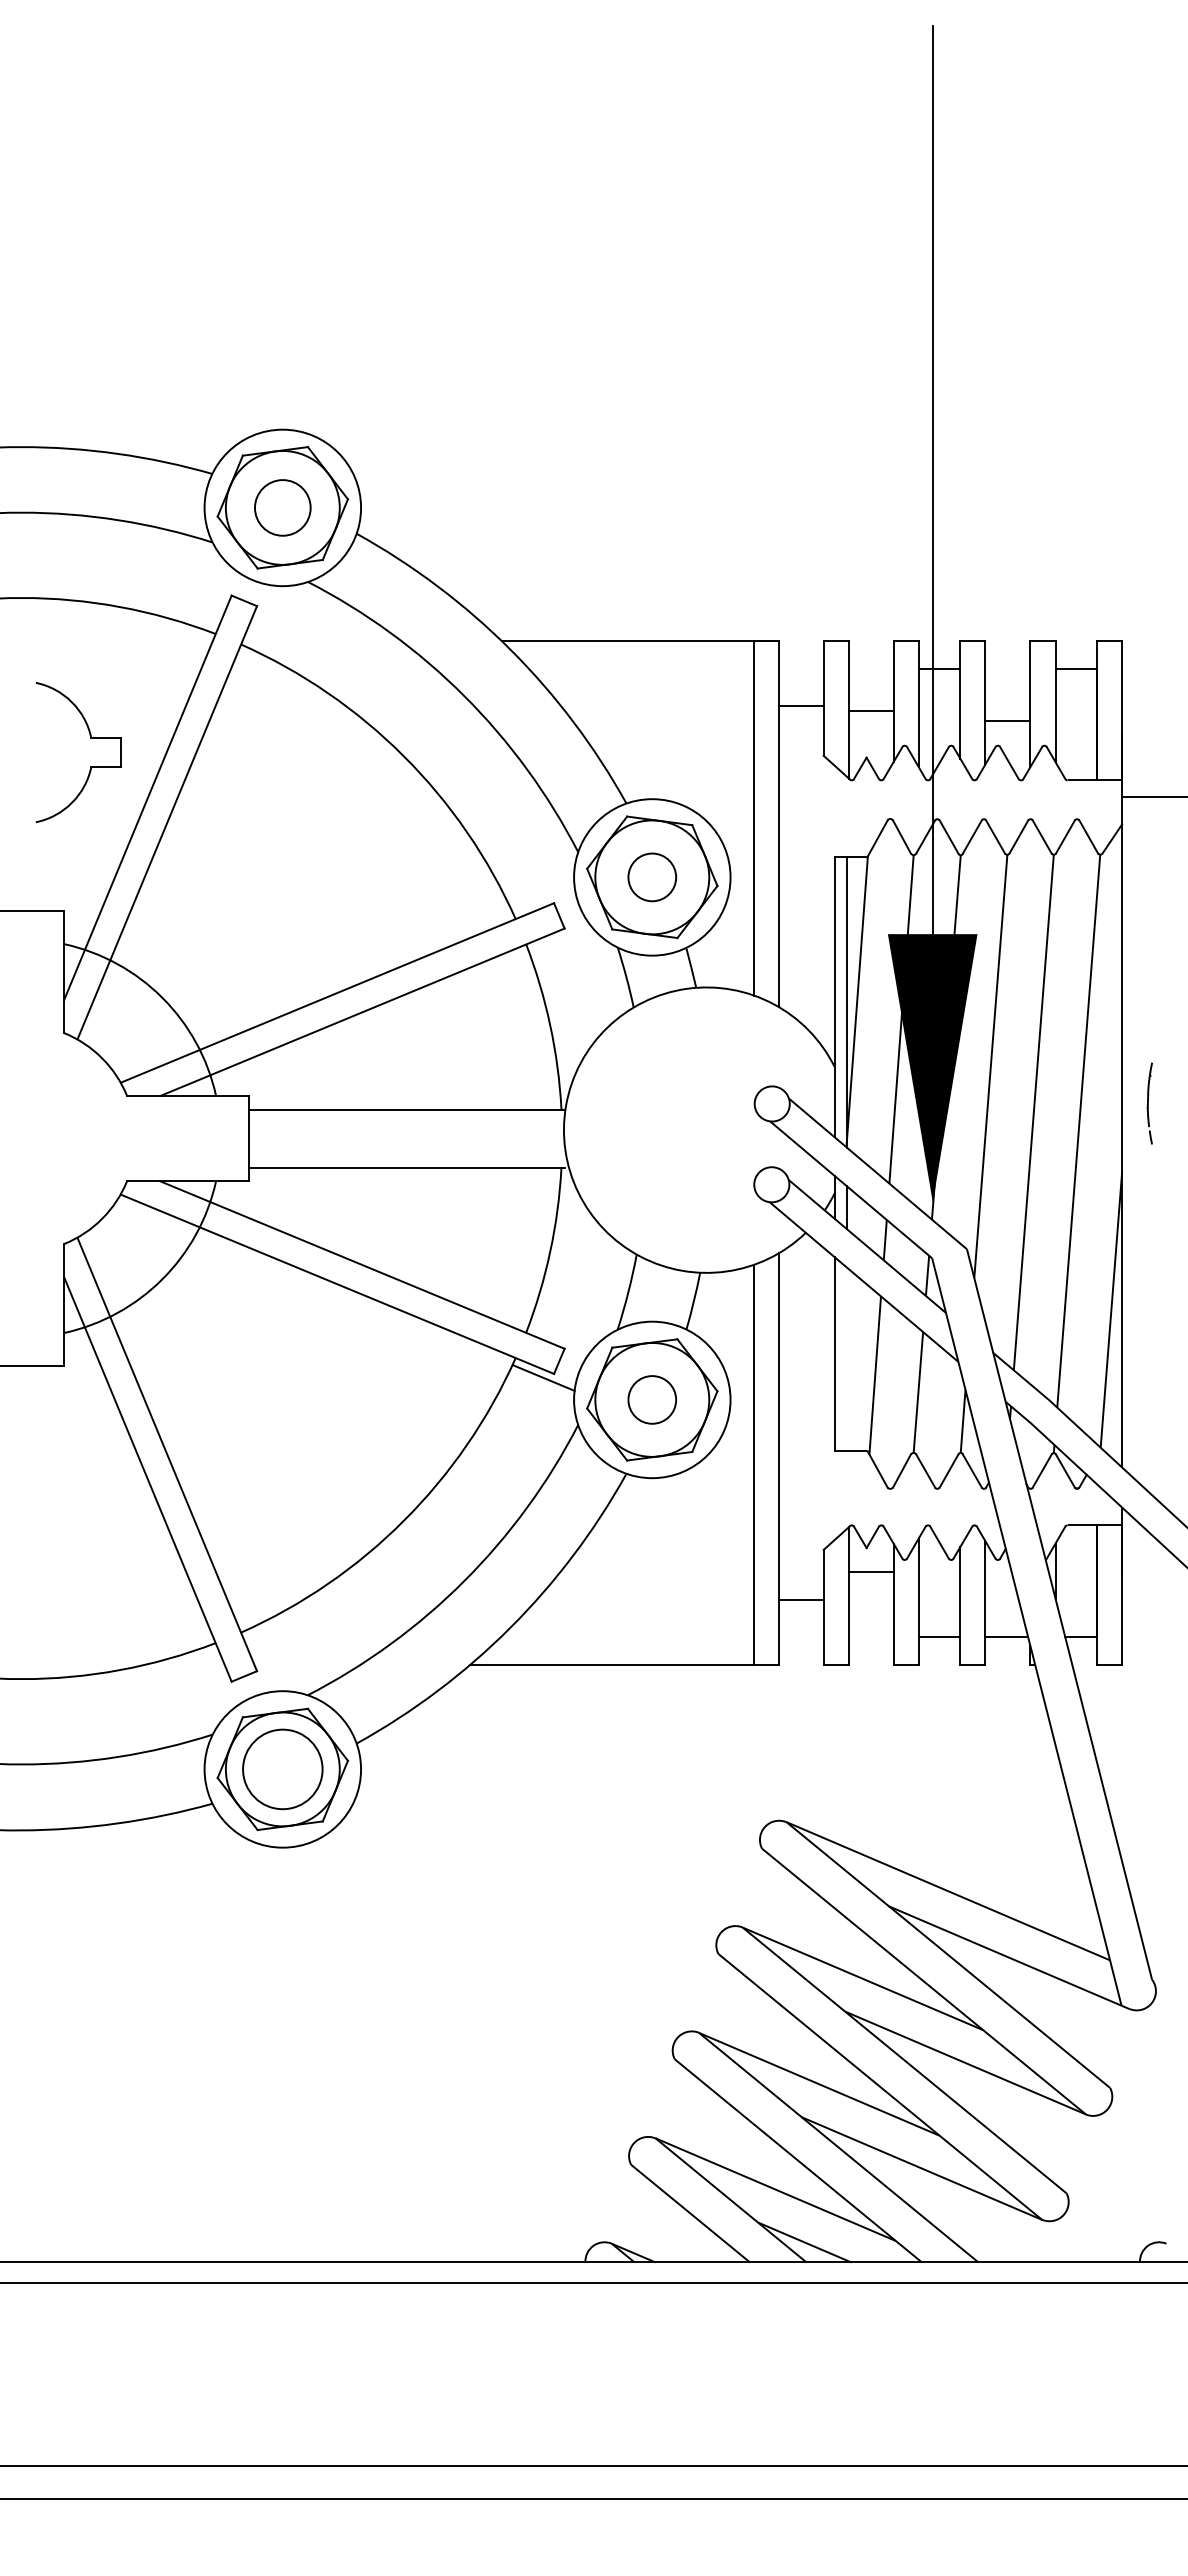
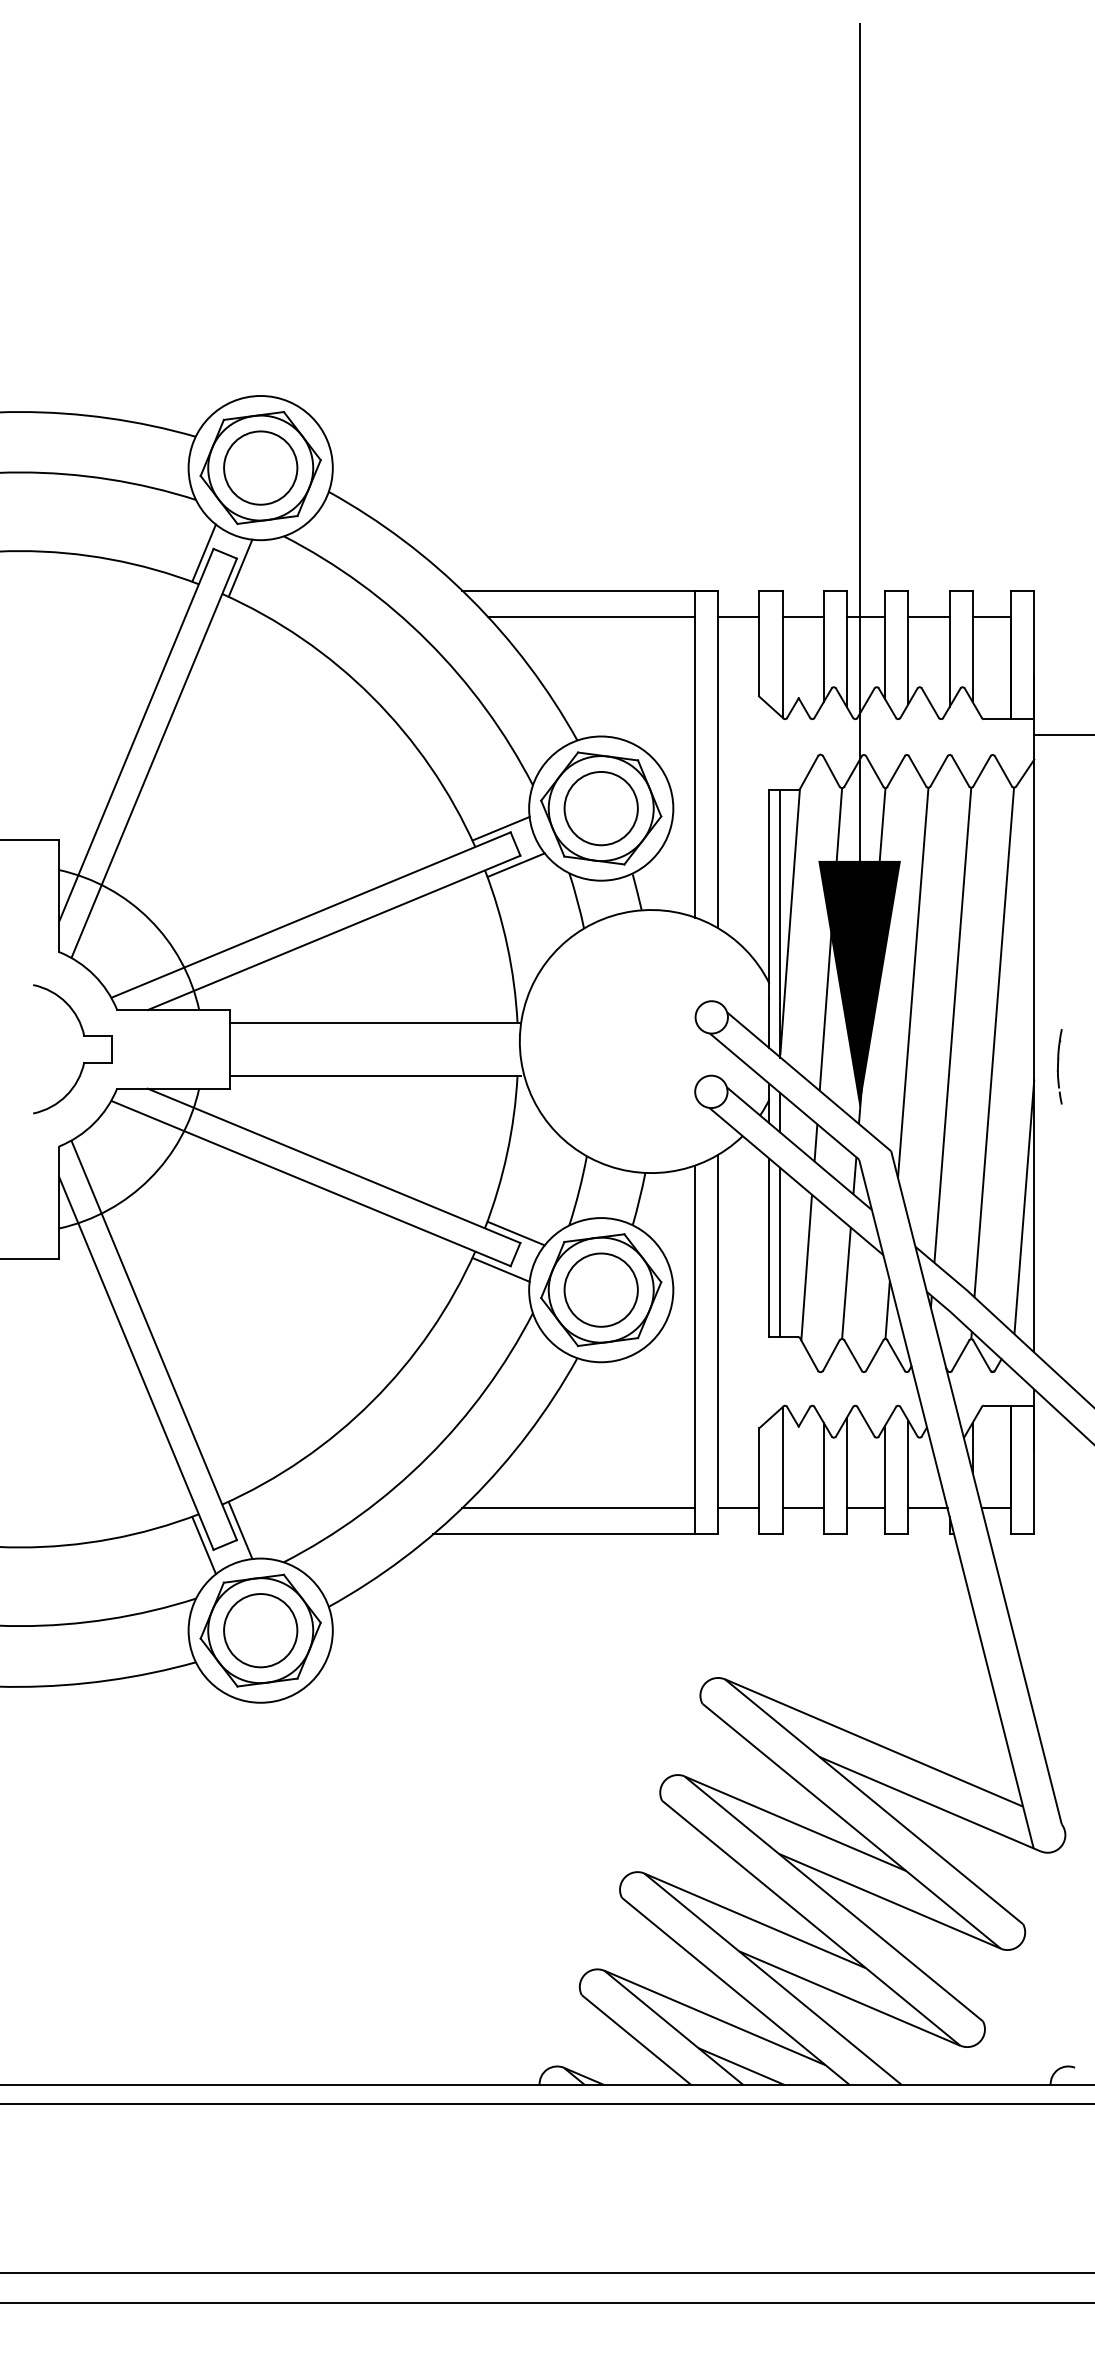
circle: (282, 507) -> (260, 467), size x1.43
line: (221, 600) -> (204, 553), added
line: (260, 616) -> (240, 568), added
line: (641, 669) -> (591, 616), added
line: (800, 706) -> (737, 616), moved
line: (870, 711) -> (802, 616), moved
line: (1007, 721) -> (928, 616), moved
part: (90, 738) -> (83, 1036), moved
circle: (652, 877) -> (601, 808), size x1.67
line: (543, 899) -> (500, 828), added
line: (560, 938) -> (516, 864), added
part: (1149, 1103) -> (1059, 1066), moved
line: (560, 1338) -> (516, 1233), added
line: (846, 1358) -> (780, 1251), added
circle: (652, 1399) -> (601, 1289), size x1.67
line: (870, 1571) -> (802, 1508), moved
line: (800, 1599) -> (737, 1508), moved
line: (627, 1636) -> (578, 1508), added
line: (260, 1660) -> (240, 1530), added
line: (221, 1676) -> (204, 1545), added

